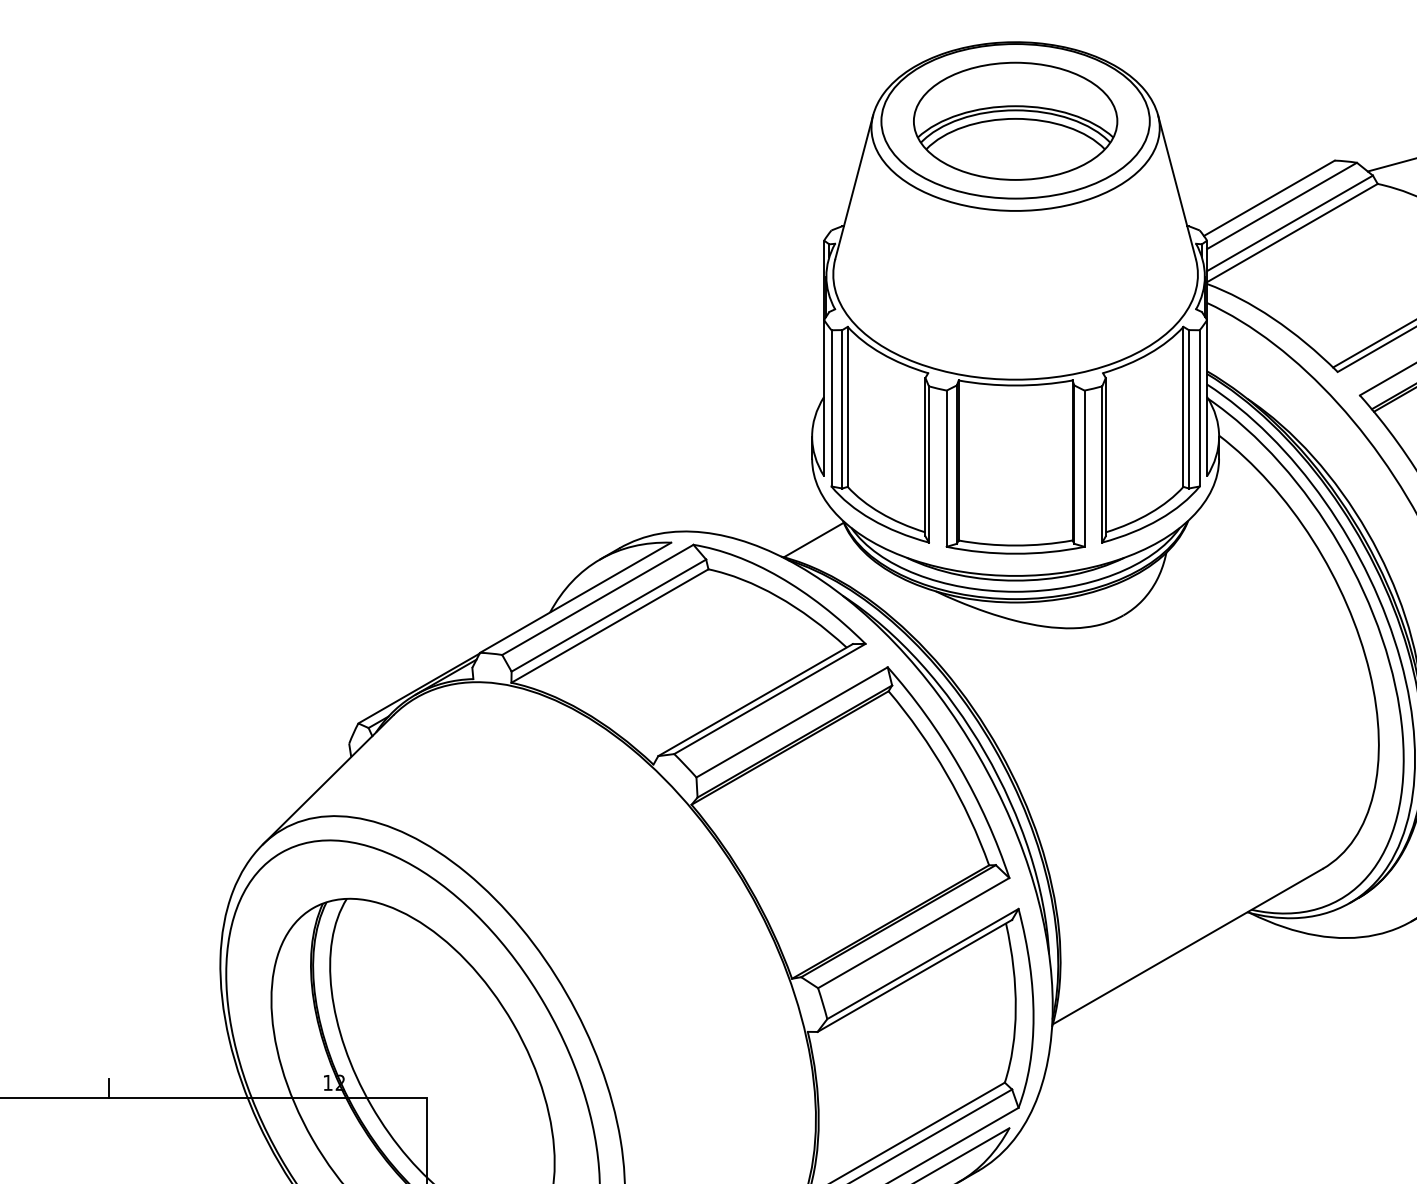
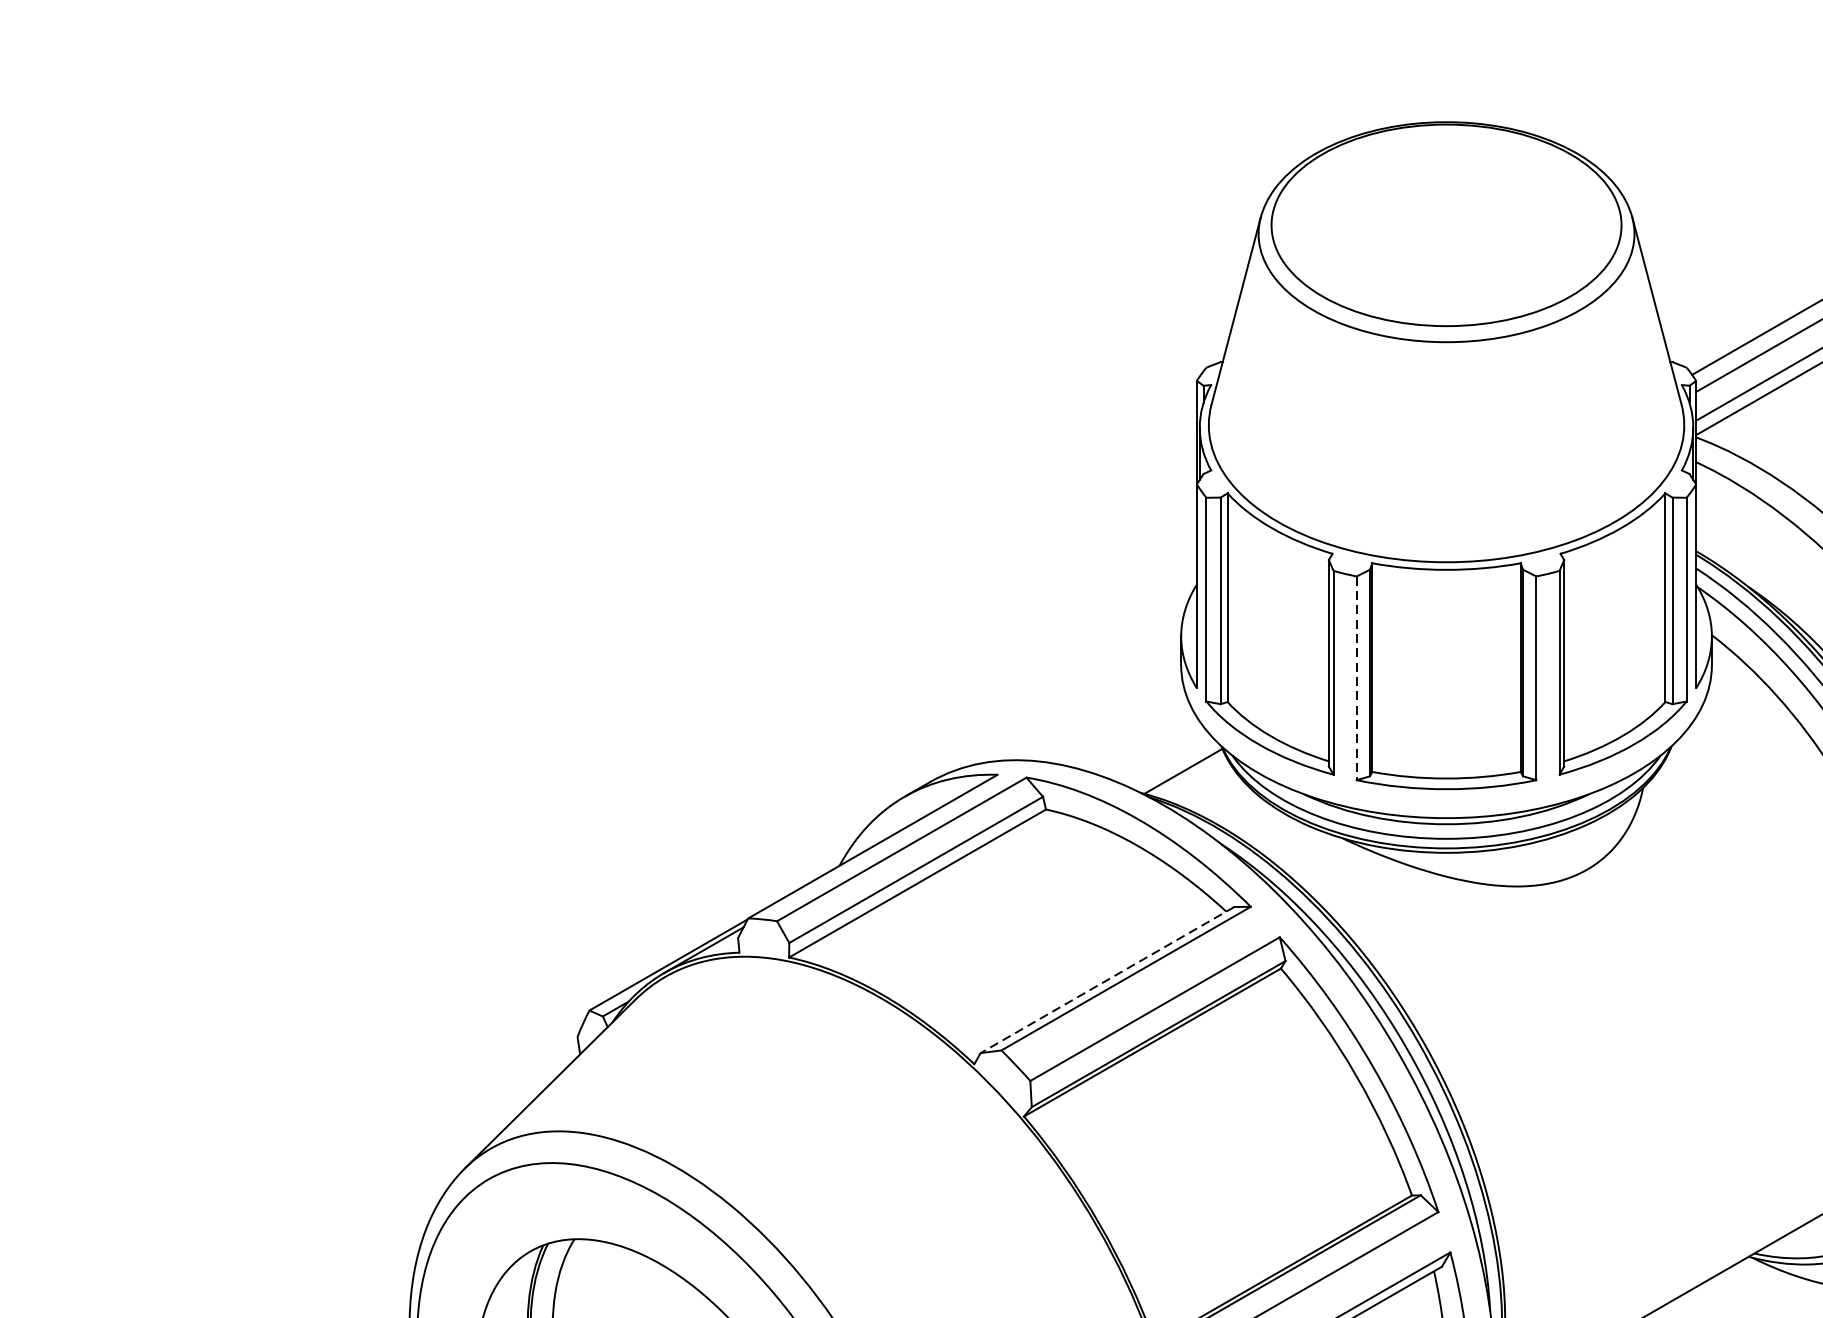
part: (1015, 120) -> (1446, 224), removed
line: (946, 469) -> (1356, 679), solid -> dashed
line: (755, 700) -> (1107, 980), solid -> dashed

